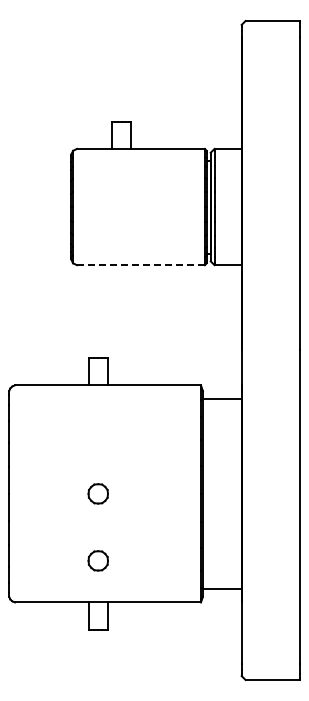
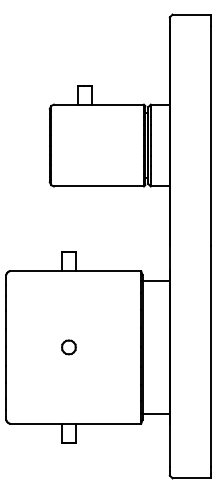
line: (140, 265) -> (98, 186), dashed -> solid
part: (97, 560) -> (68, 394), removed

